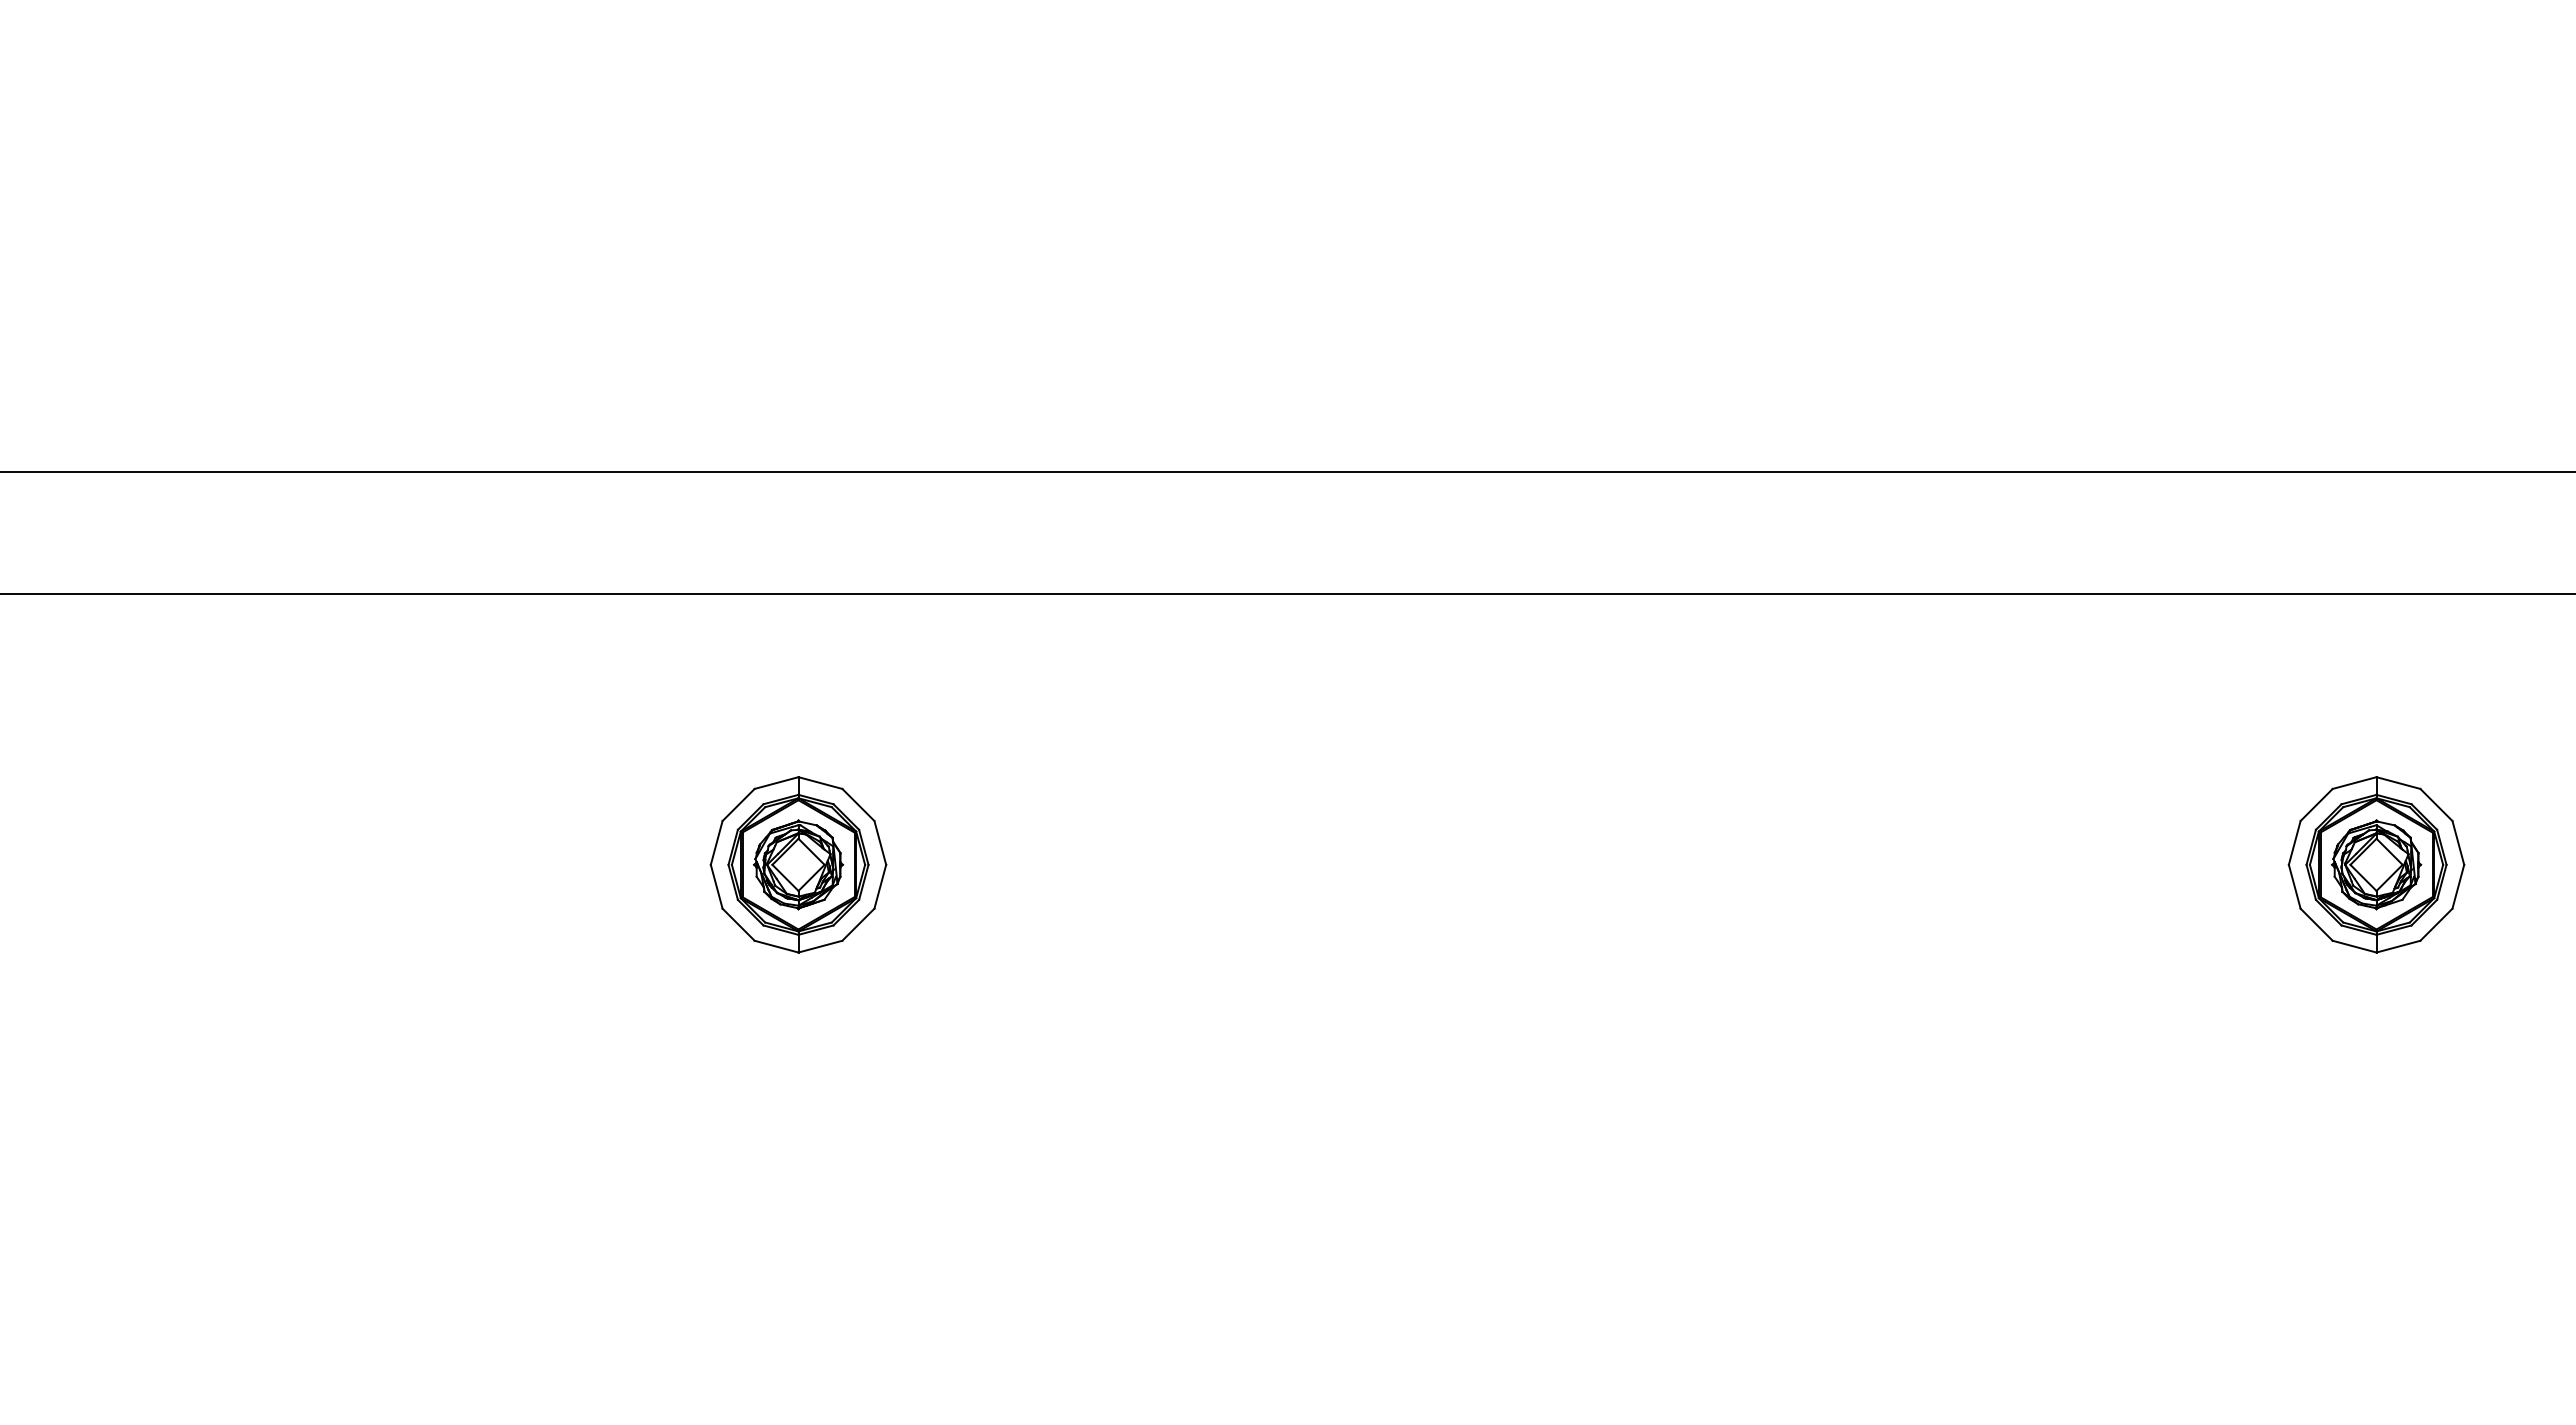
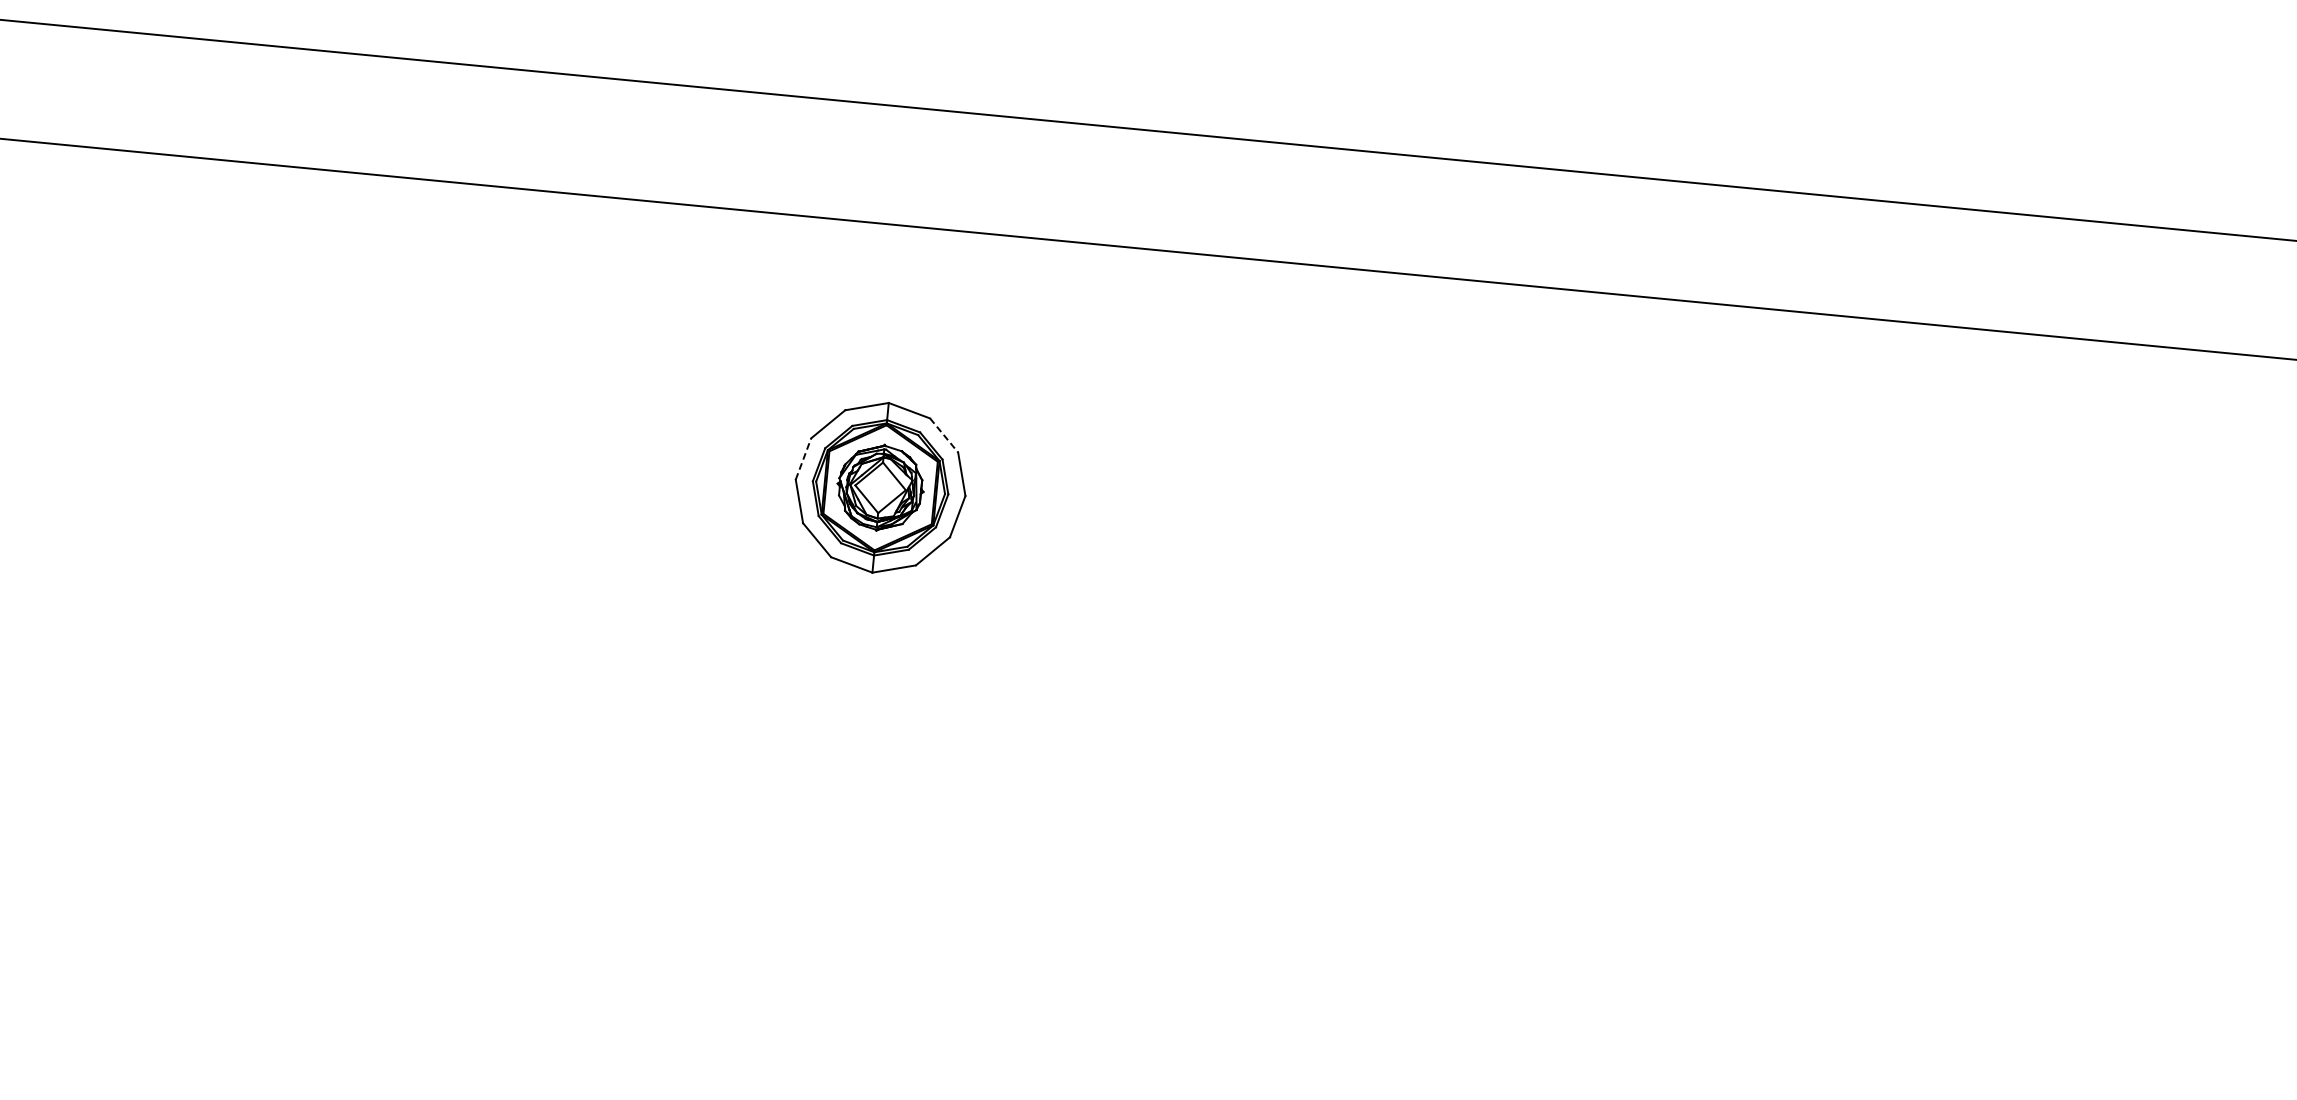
line: (858, 804) -> (944, 435), solid -> dashed
line: (716, 842) -> (803, 458), solid -> dashed

